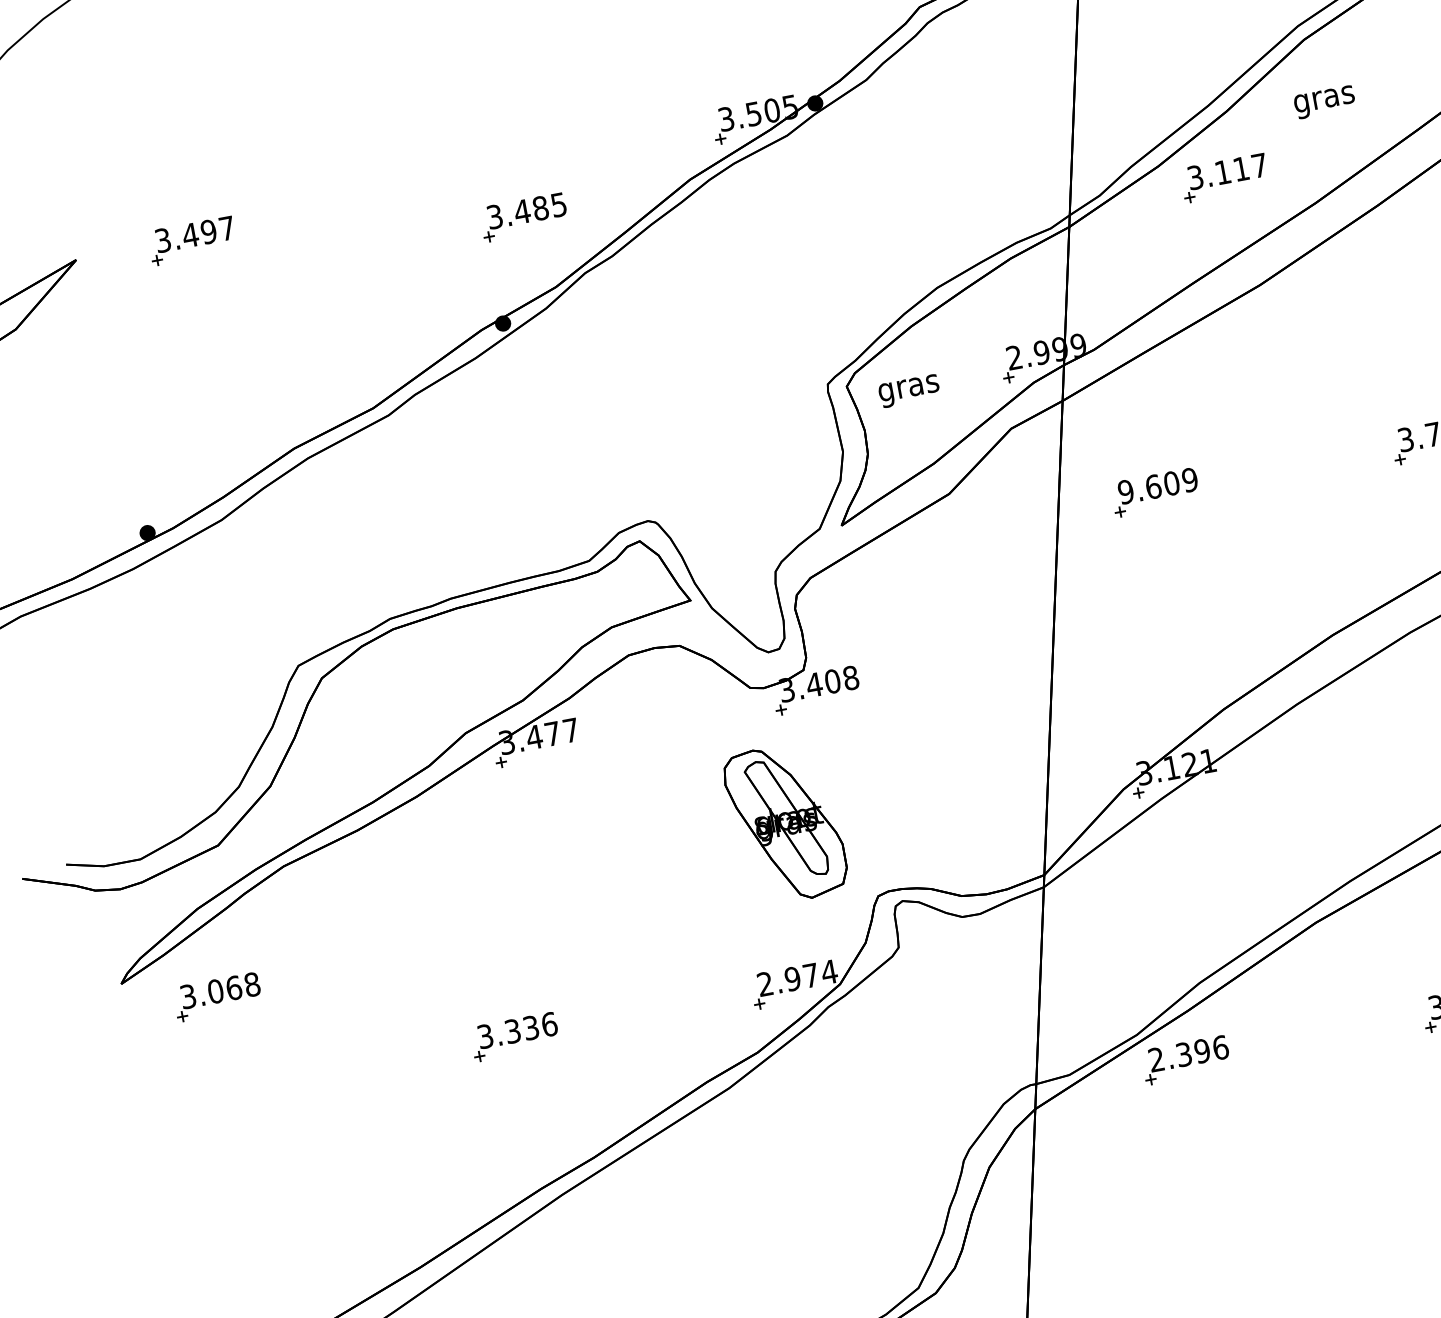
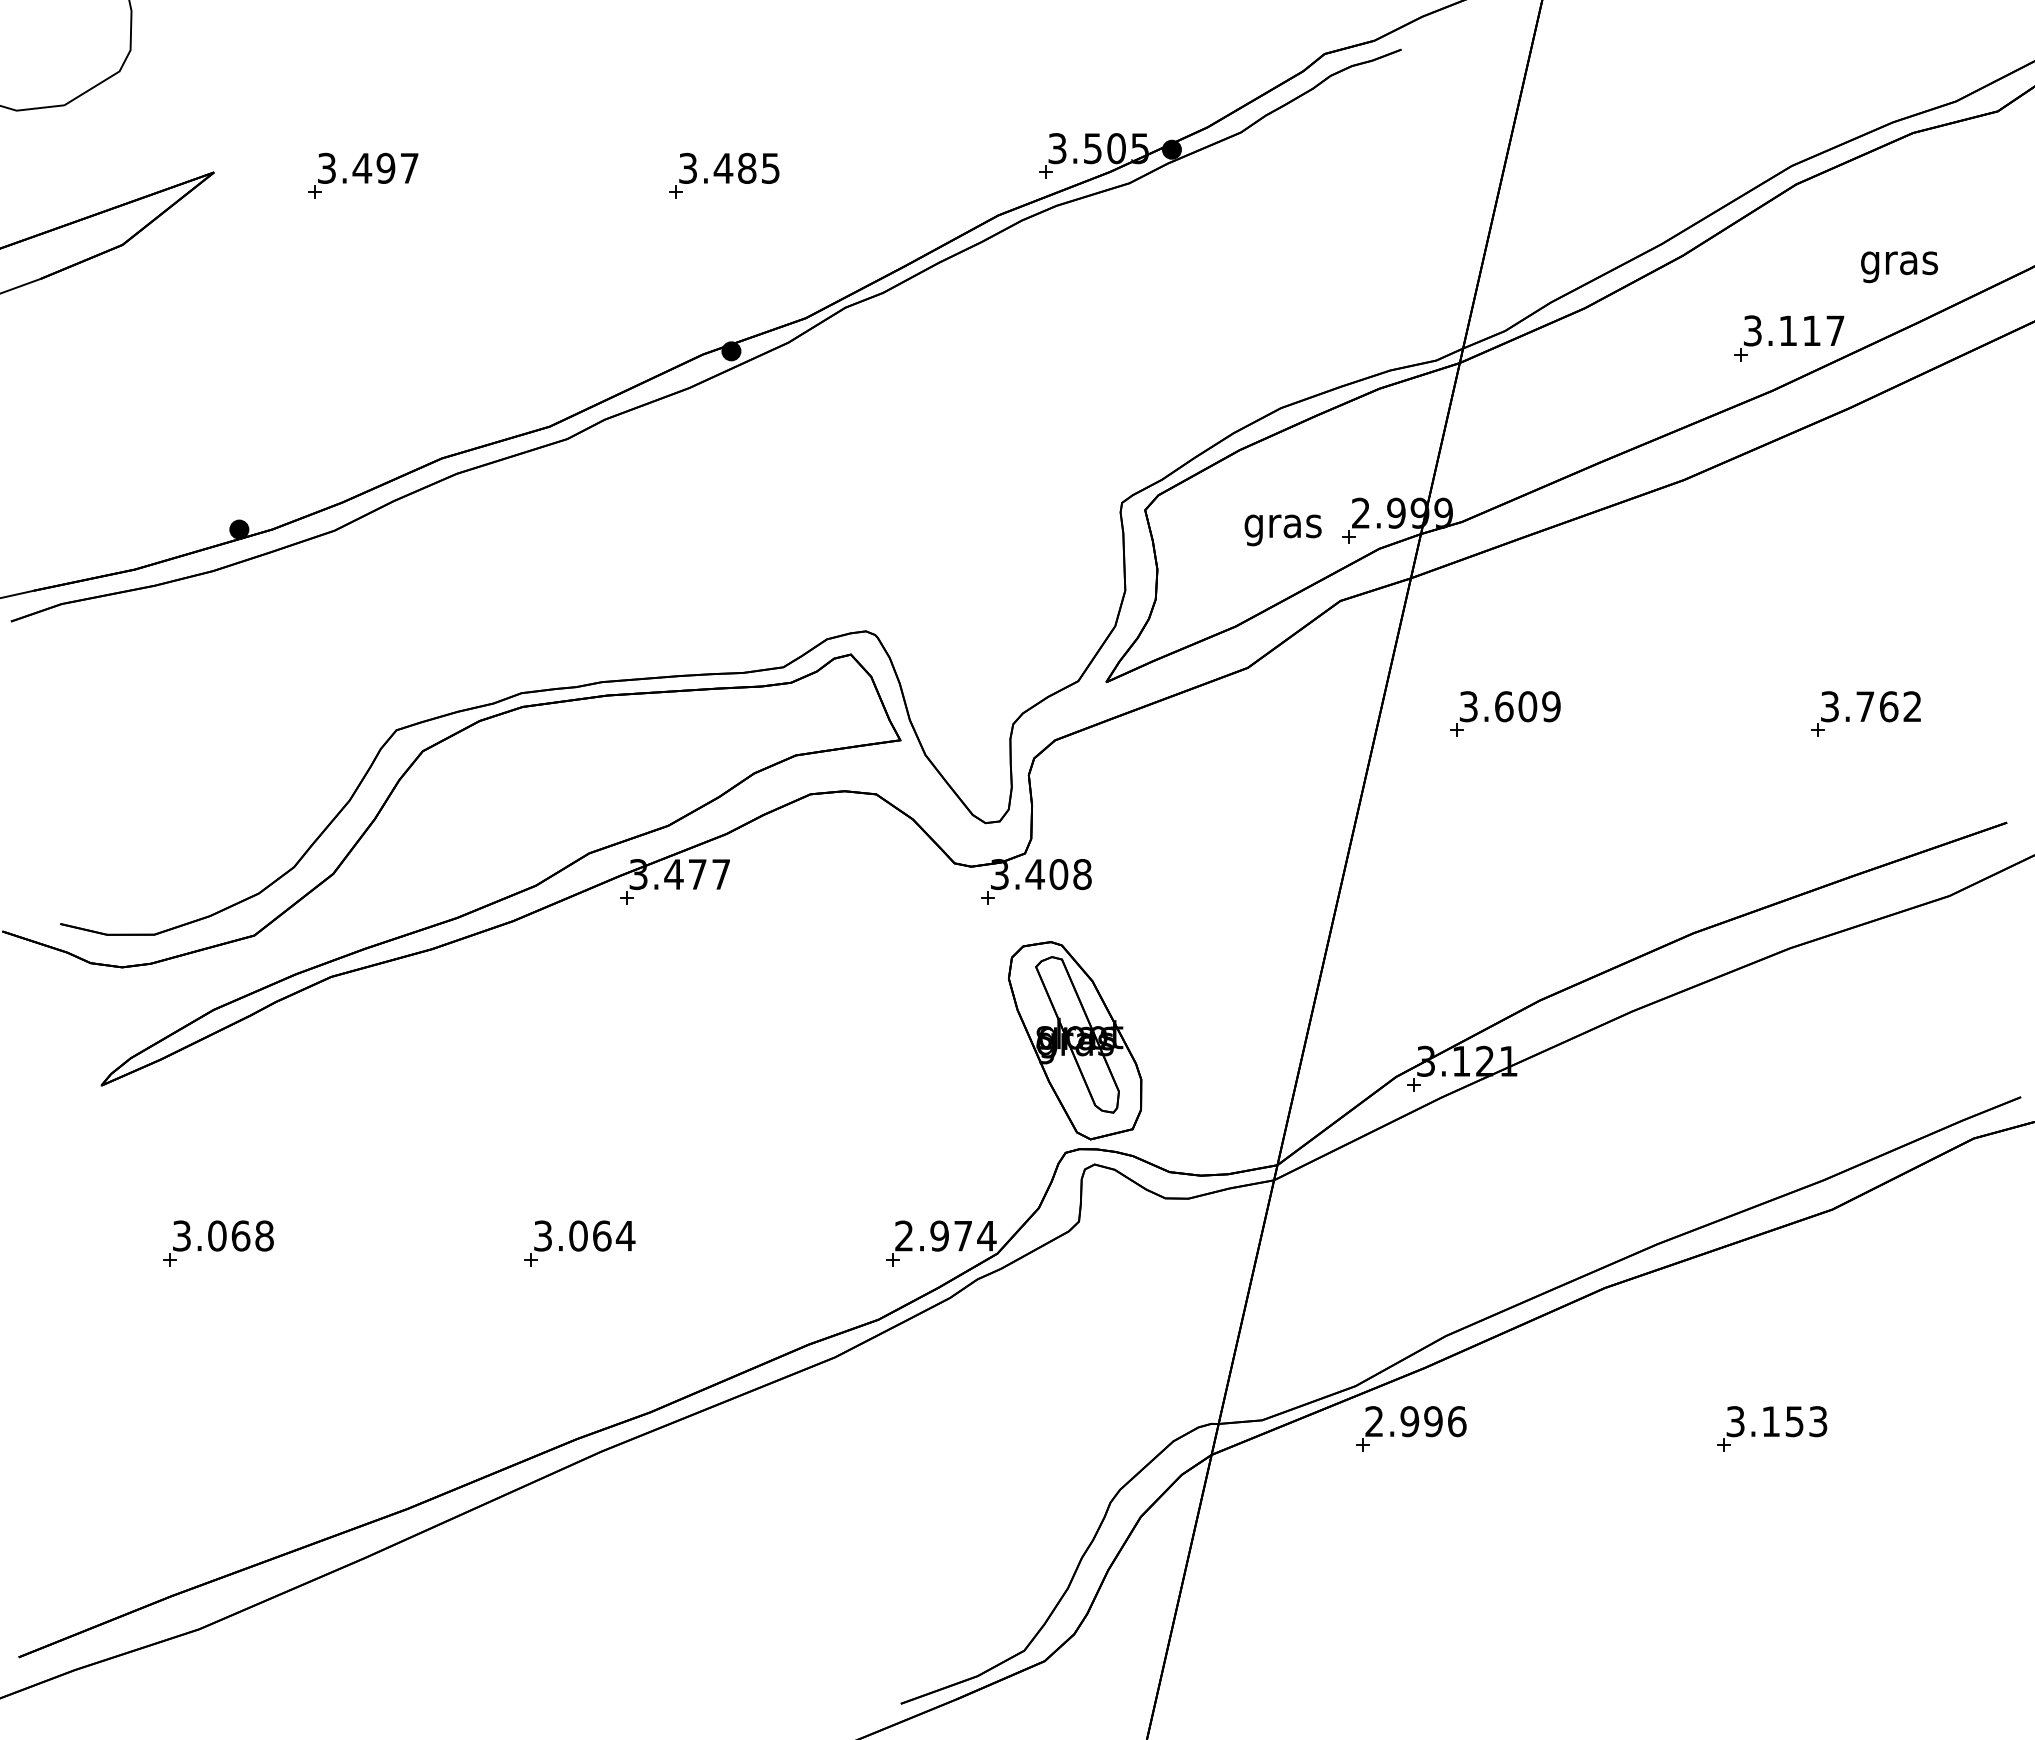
text: (1324, 102) -> (1899, 267), moved
part: (1225, 178) -> (1789, 338), moved
part: (524, 217) -> (724, 175), moved
text: (908, 391) -> (1282, 530), moved
text: (1125, 491) -> (1468, 706), 9.609 -> 3.609
part: (786, 823) -> (1075, 1040), moved
part: (217, 997) -> (218, 1243), moved
text: (531, 1027) -> (602, 1235), 3.336 -> 3.064
text: (1183, 1054) -> (1409, 1421), 2.396 -> 2.996

